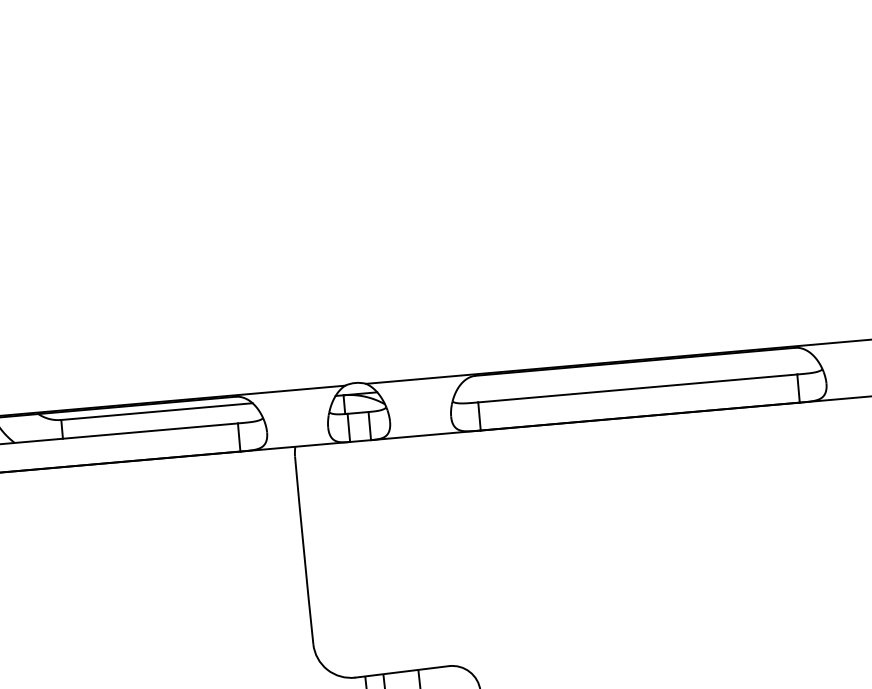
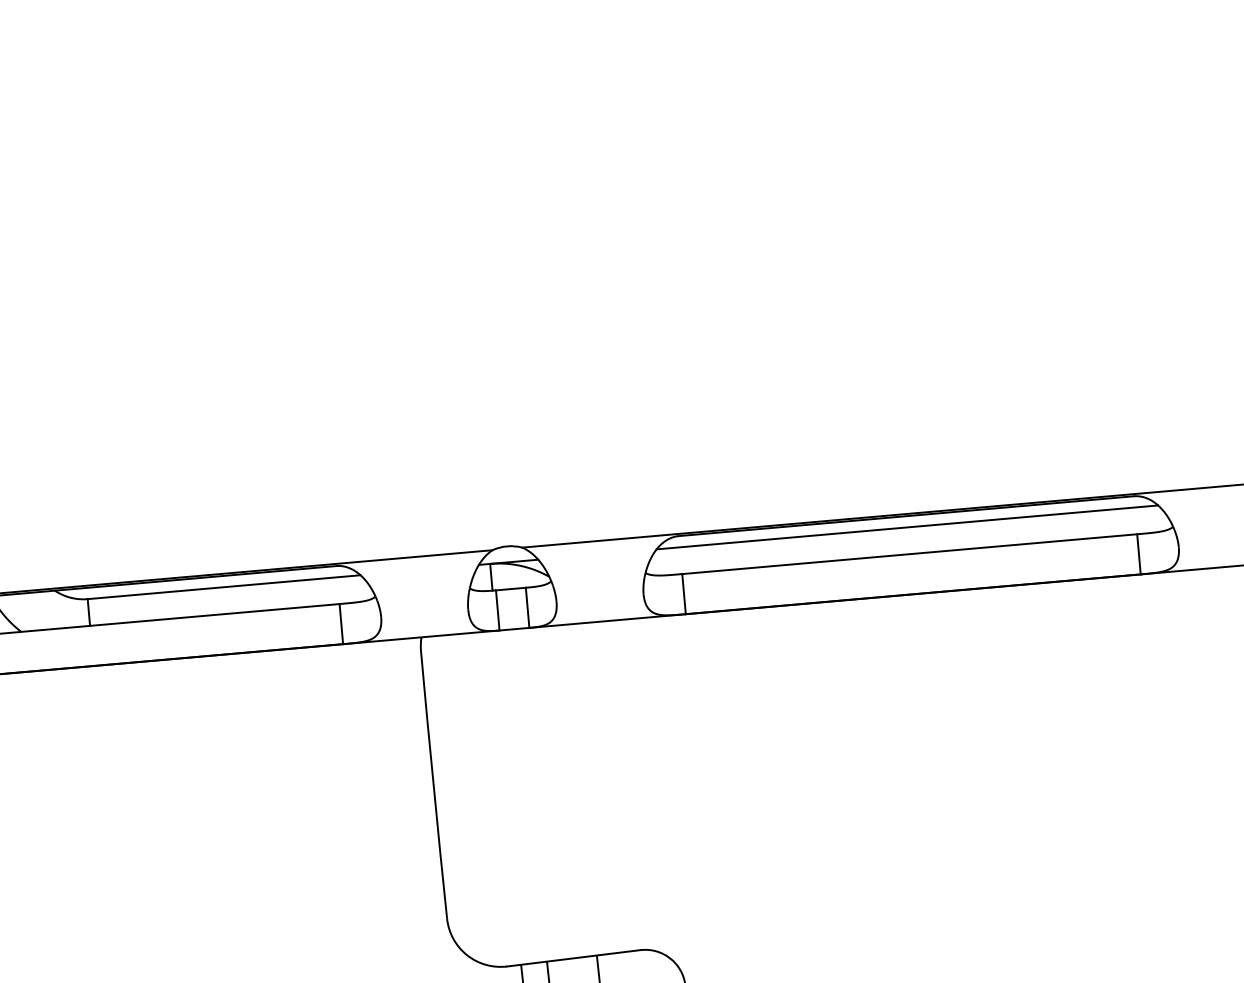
line: (636, 369) -> (907, 527), added

